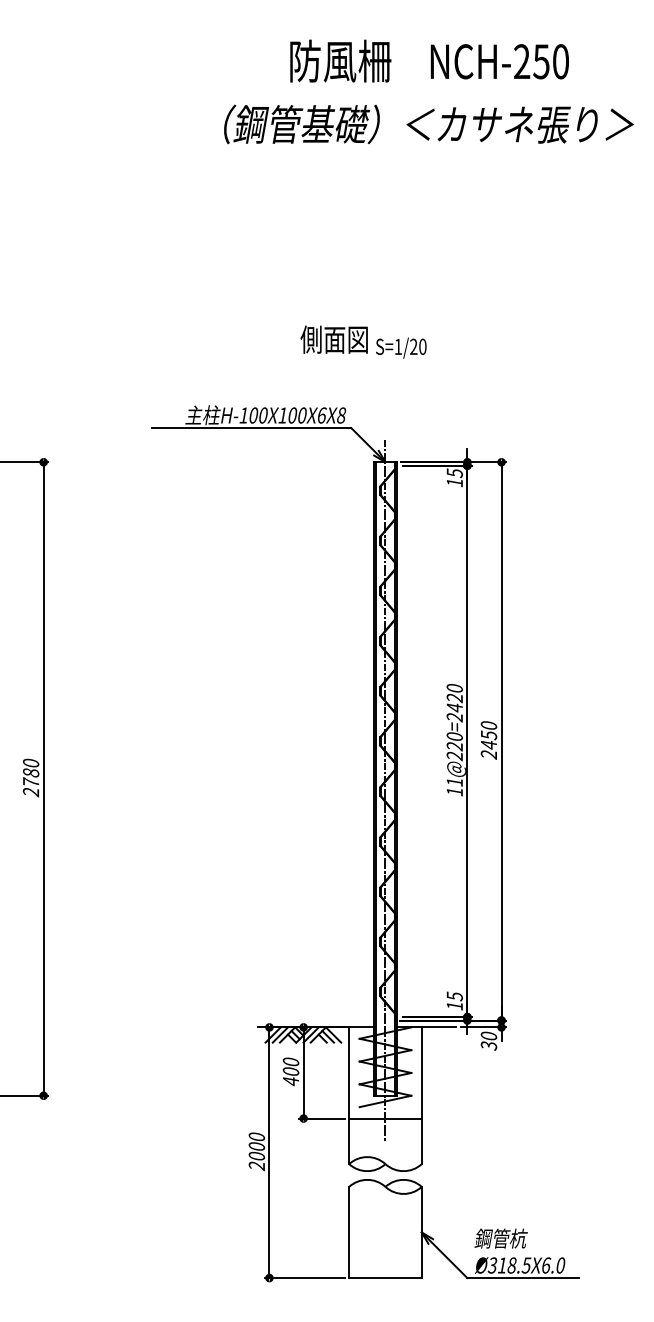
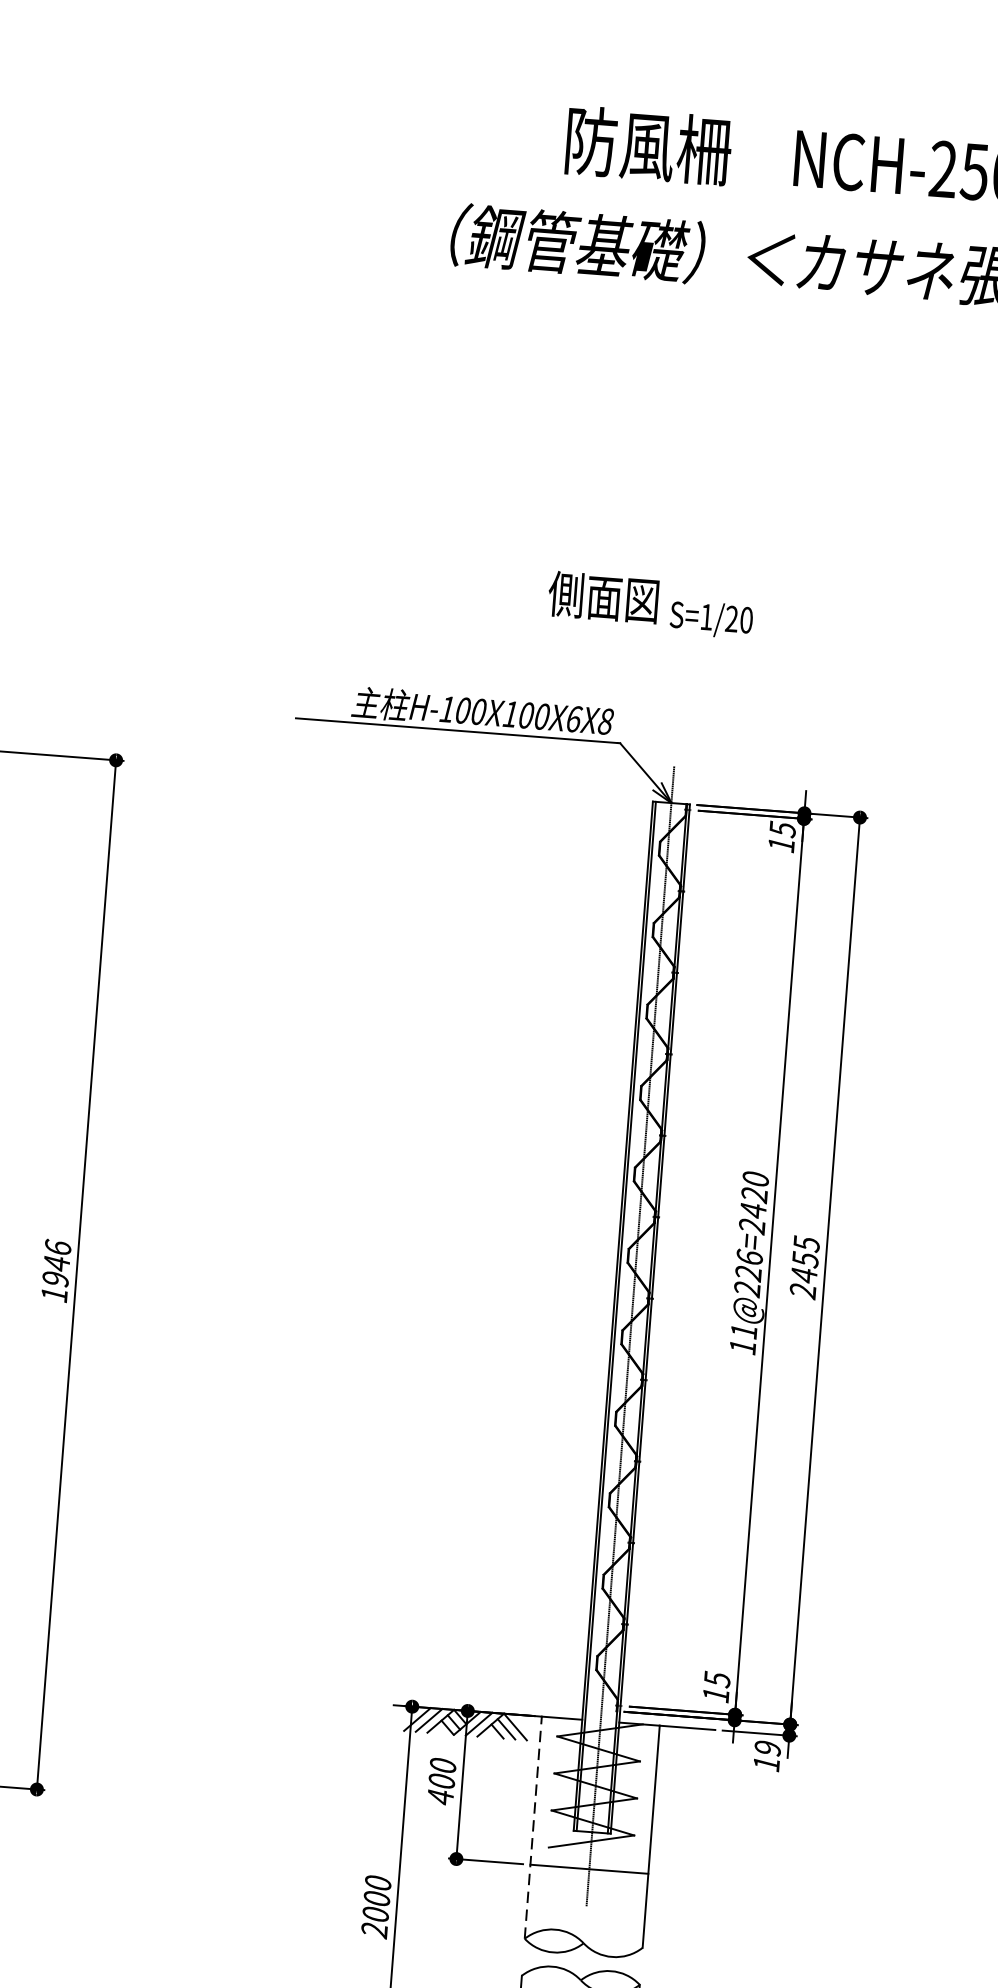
text: (488, 725) -> (805, 1243), 2450 -> 2455
text: (454, 735) -> (749, 1255), 11@220=2420 -> 11@226=2420
text: (31, 777) -> (56, 1270), 2780 -> 1946
text: (488, 1040) -> (766, 1755), 30 -> 19
line: (349, 1095) -> (533, 1827), solid -> dashed

